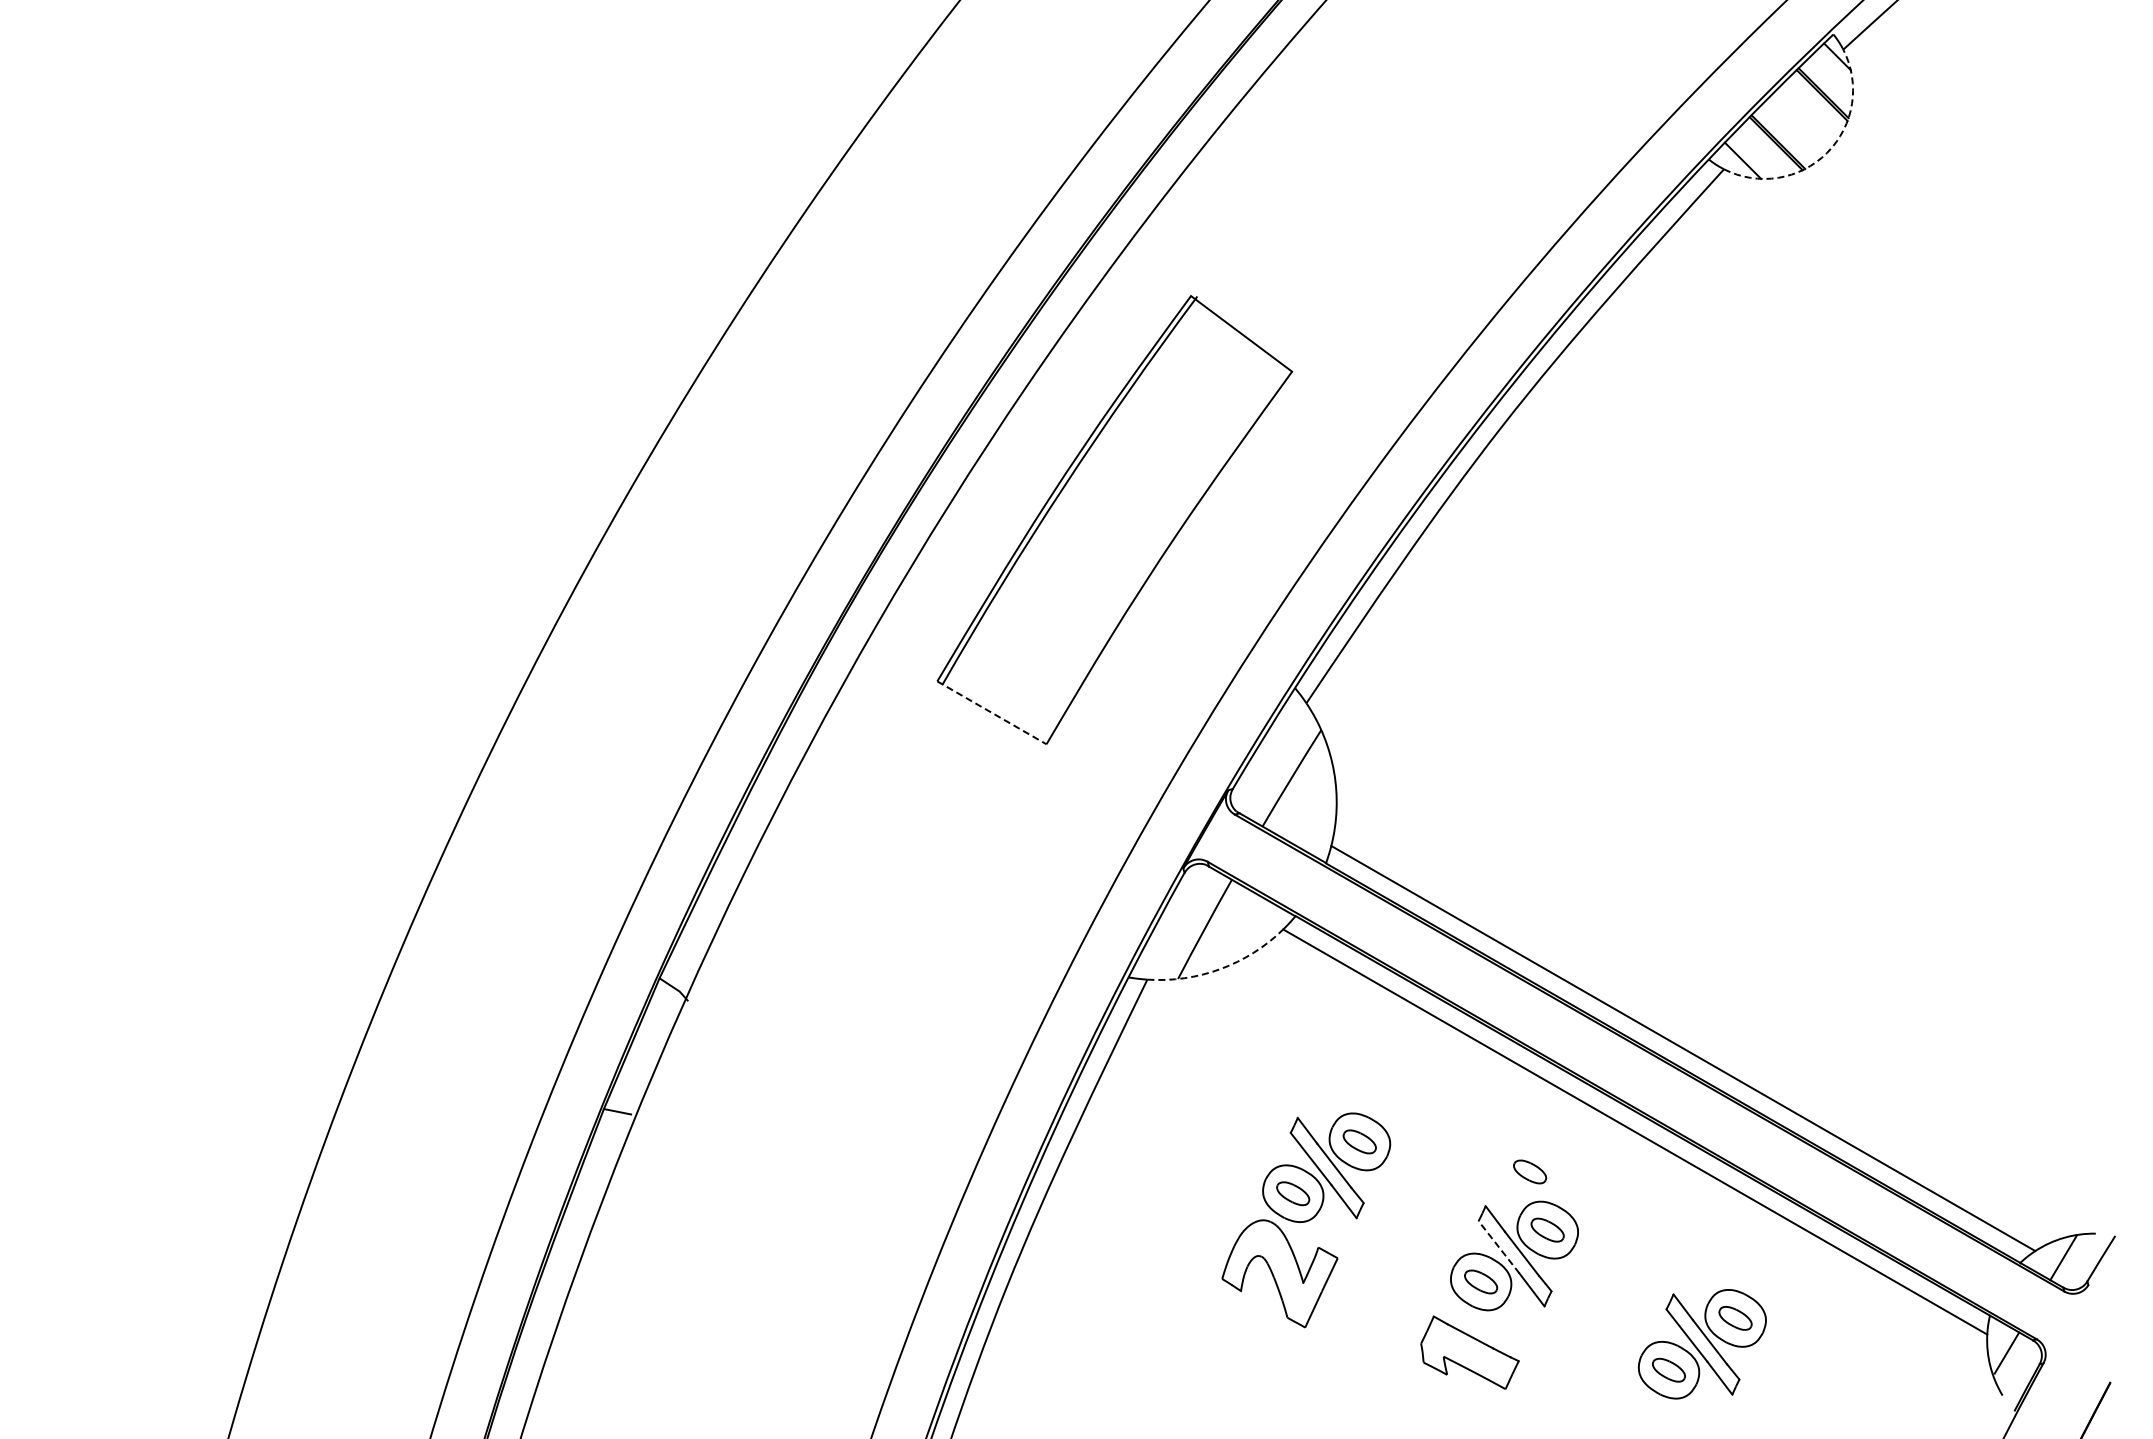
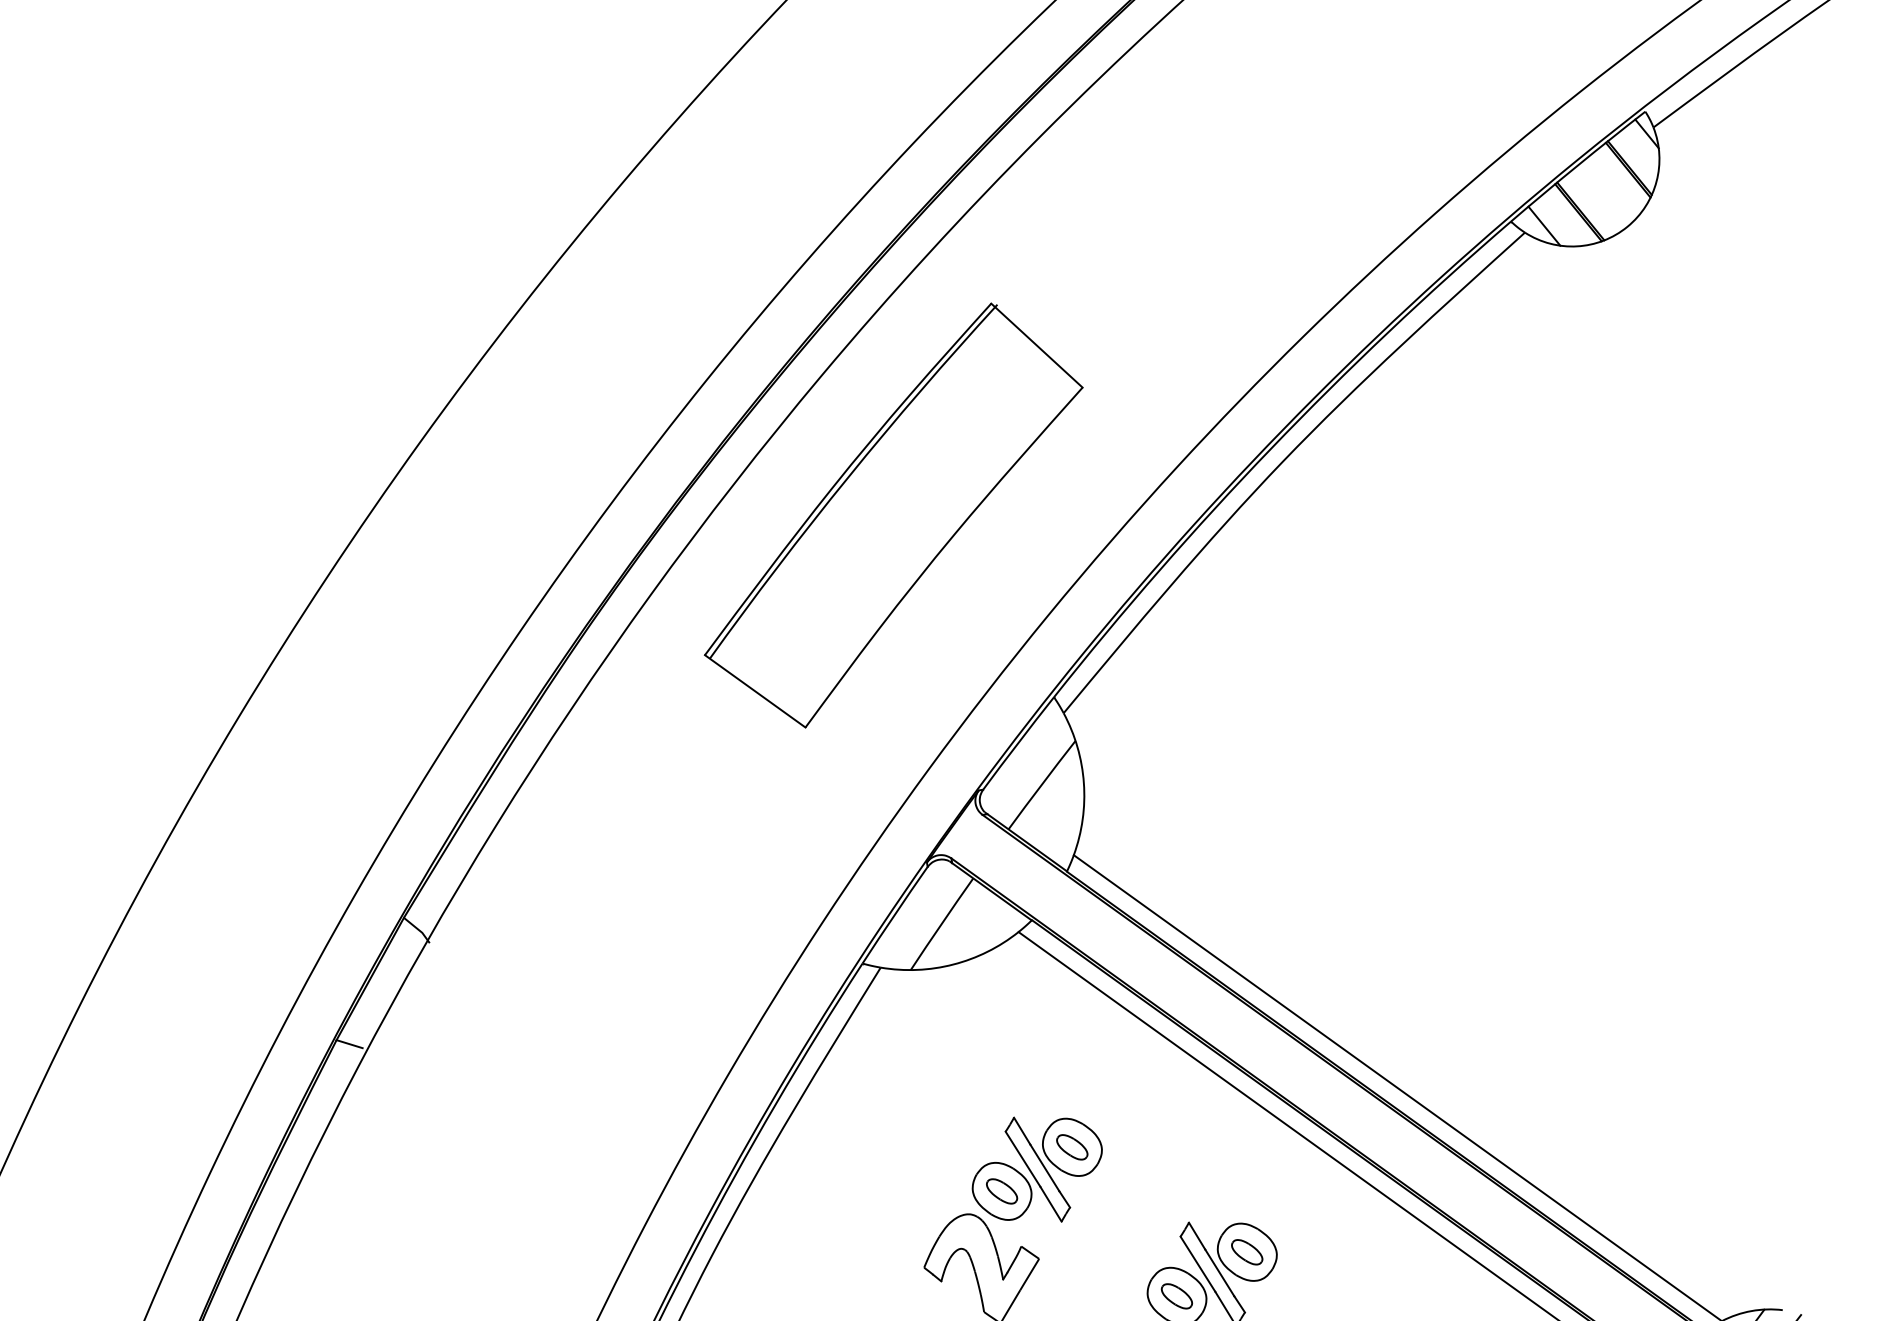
arc: (1827, 152) -> (1627, 226), dashed -> solid
line: (992, 713) -> (755, 692), dashed -> solid
arc: (1220, 969) -> (953, 964), dashed -> solid
part: (1530, 1171) -> (1236, 1193), removed
line: (1498, 1246) -> (1197, 1263), dashed -> solid

